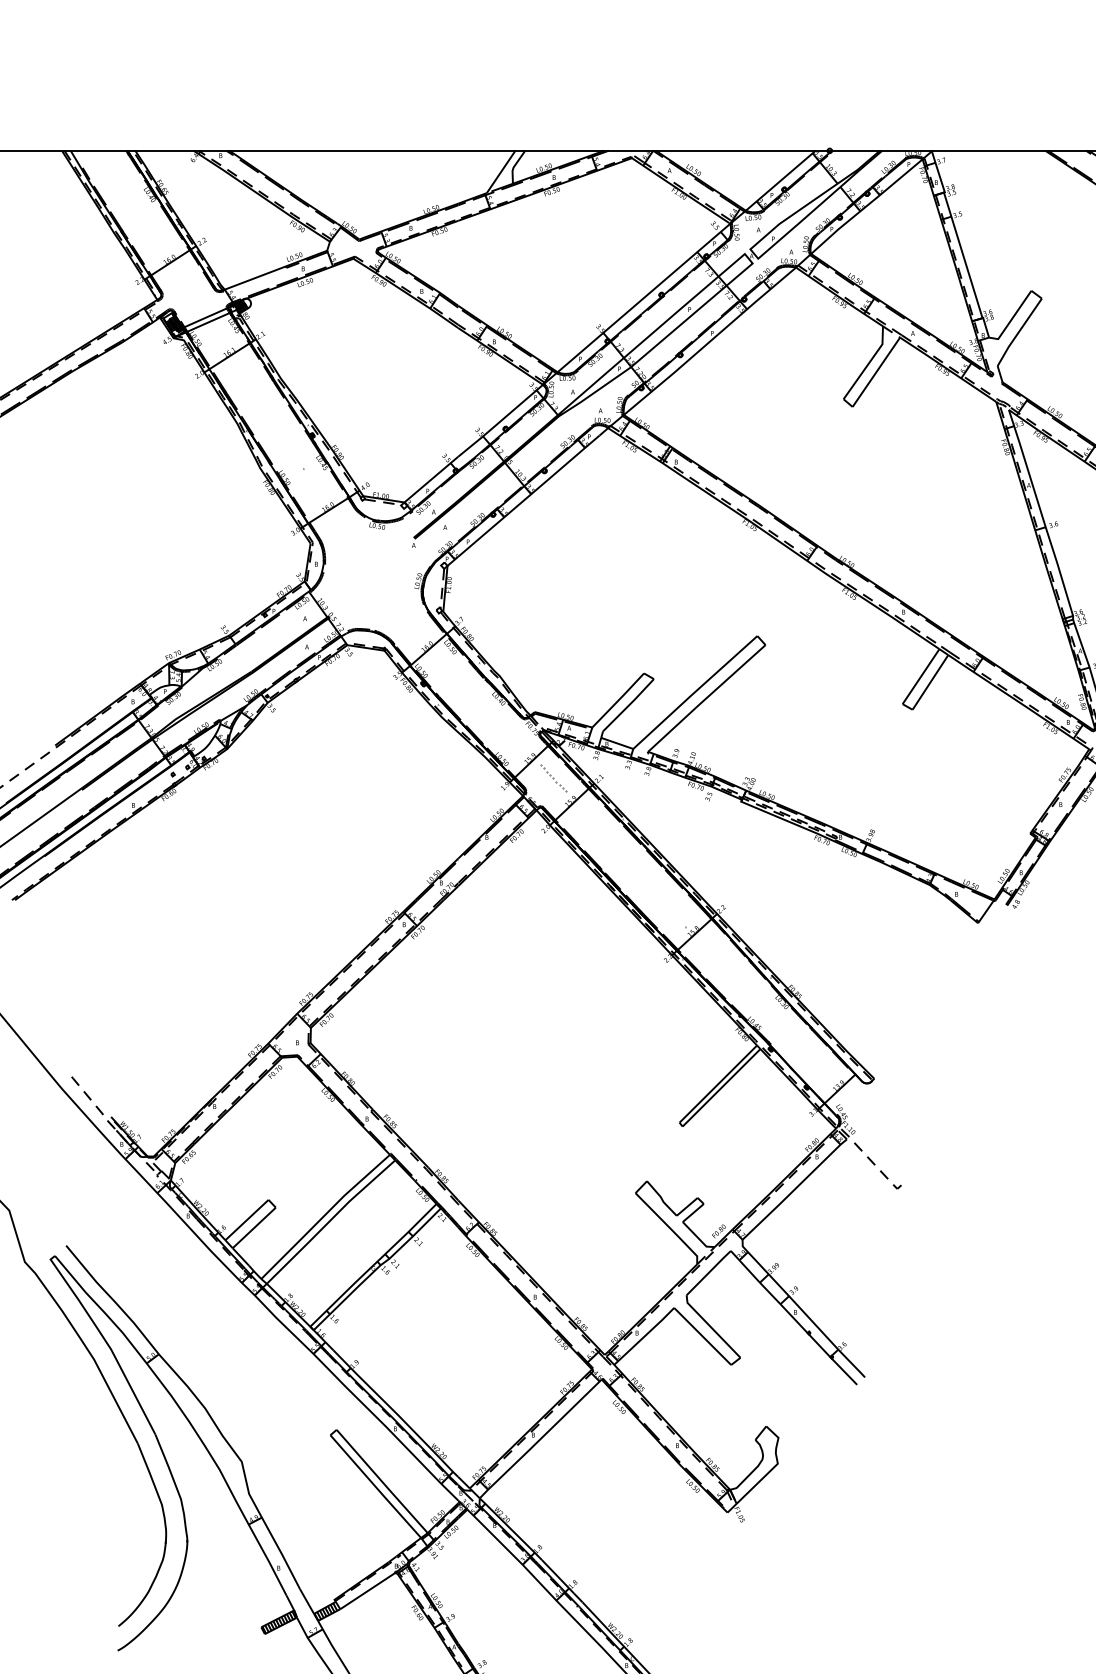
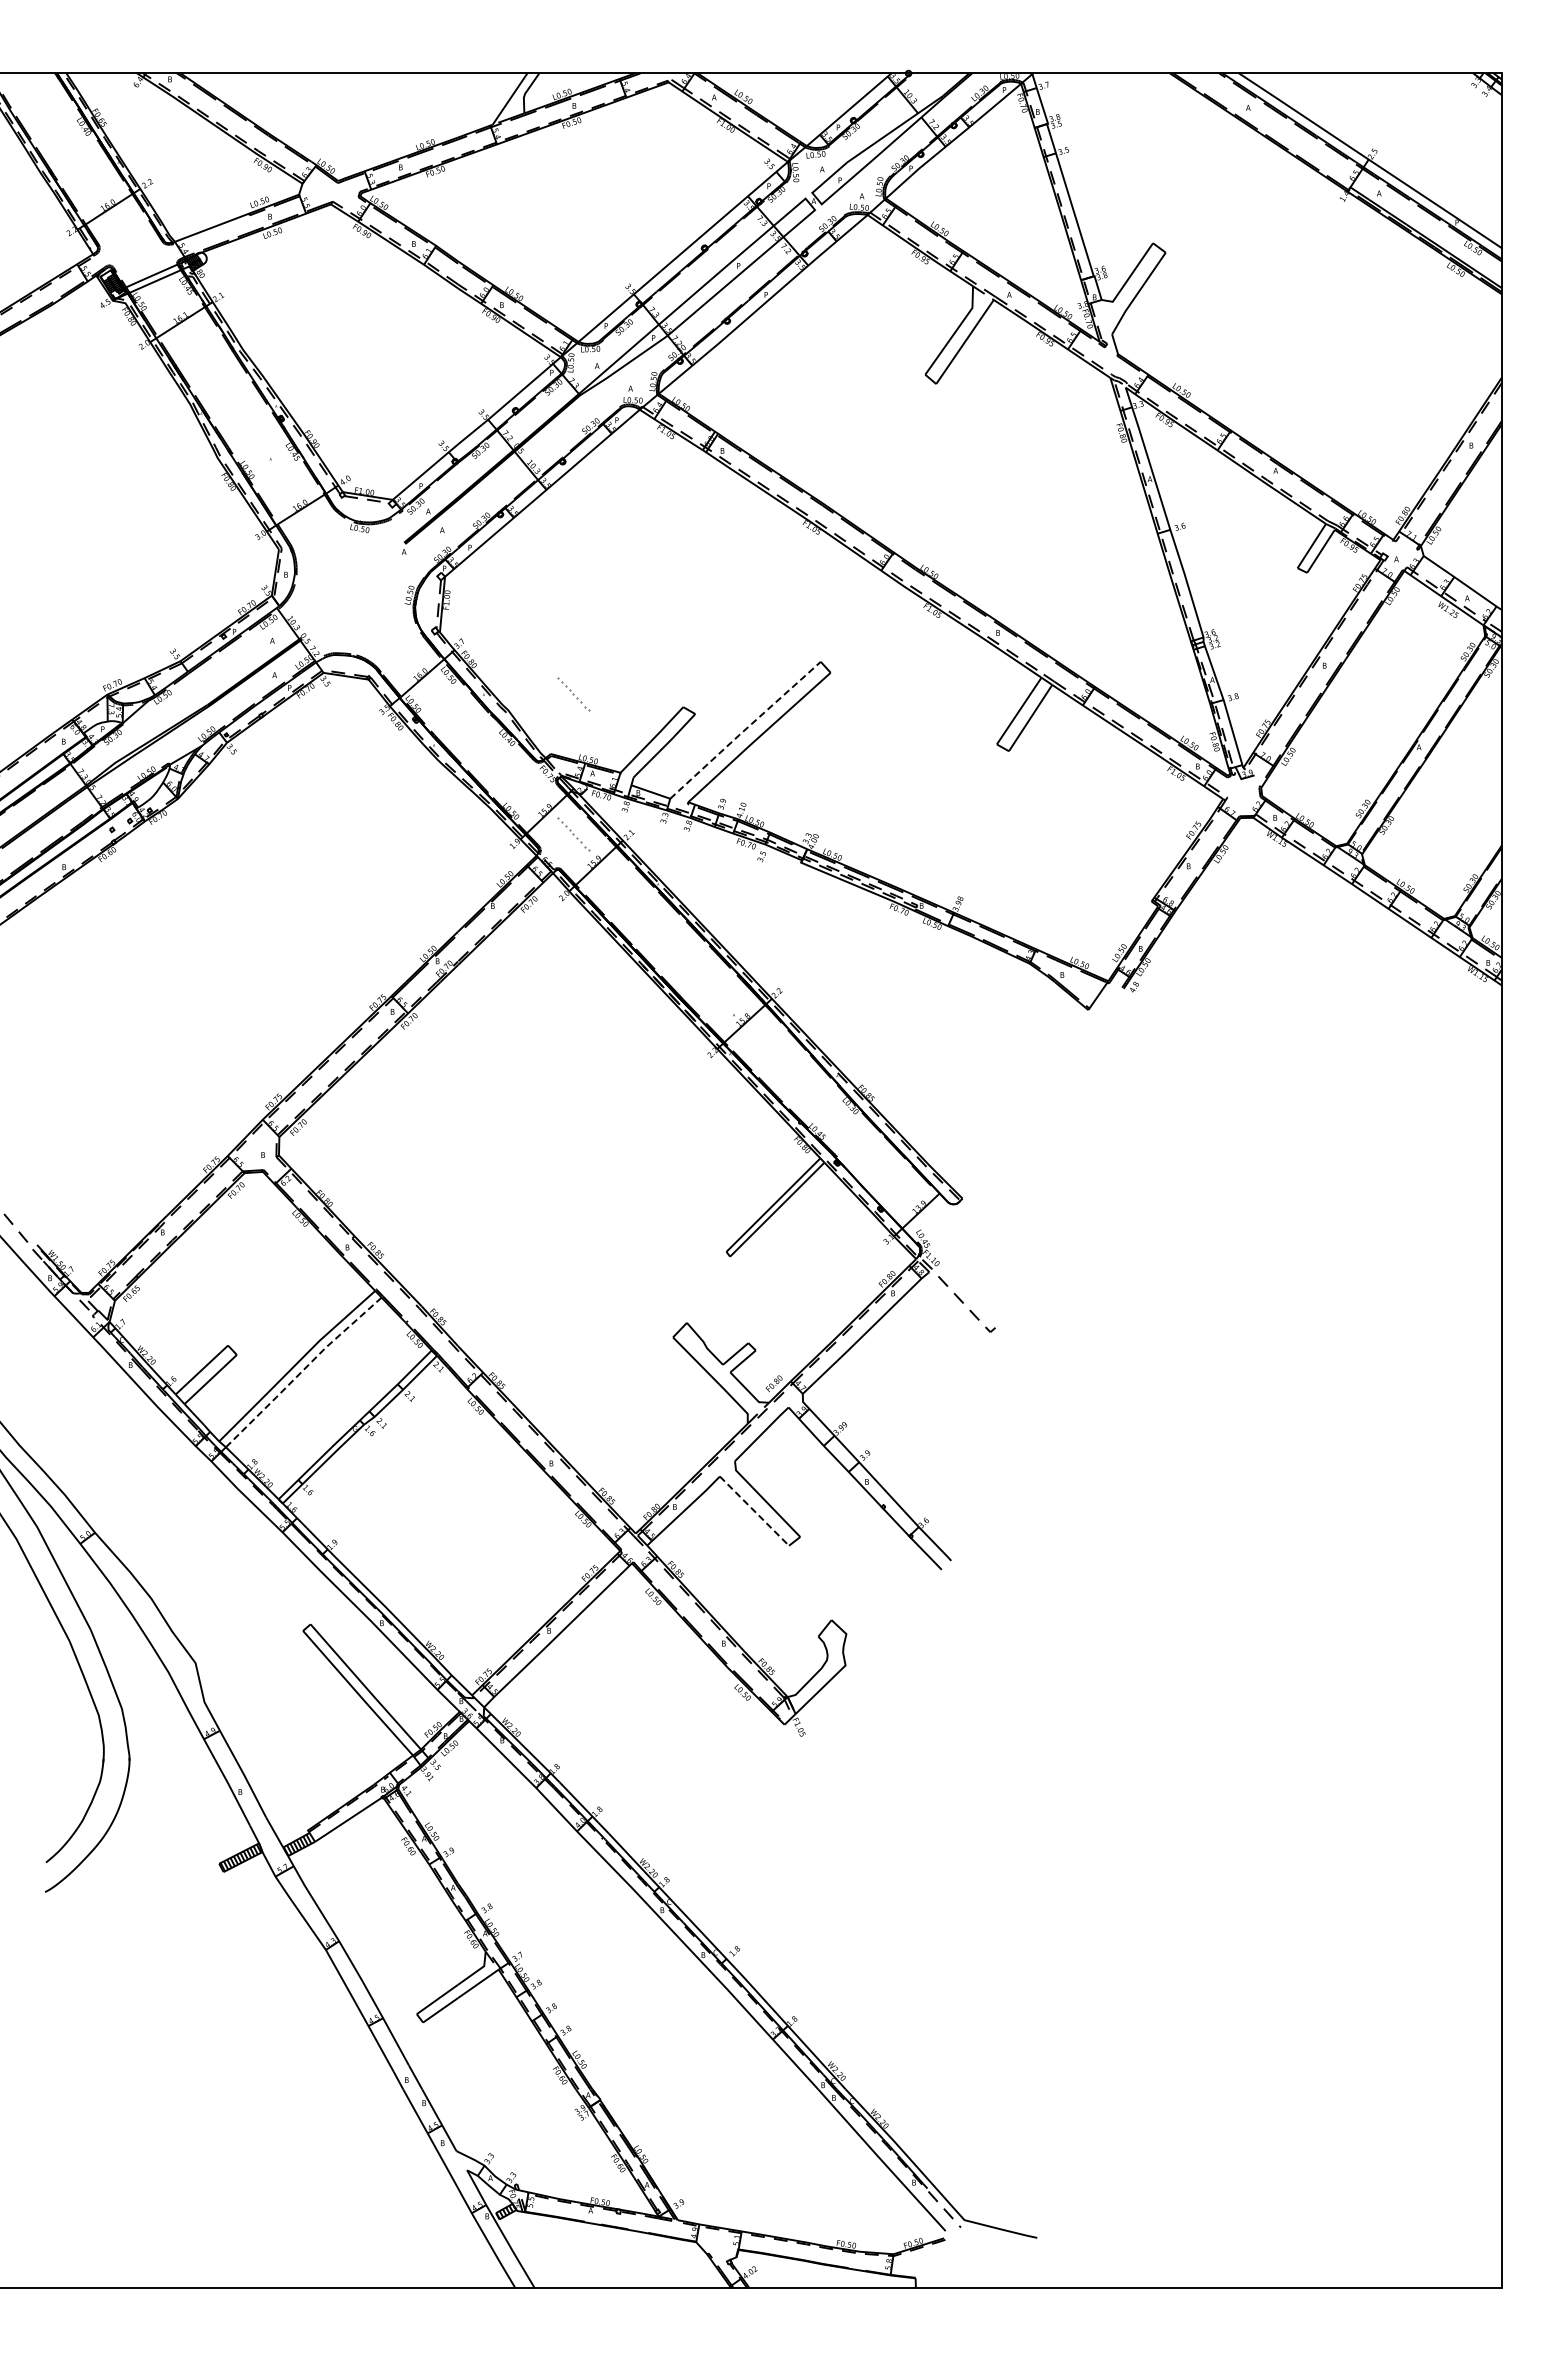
part: (553, 662) -> (573, 694), added
line: (695, 691) -> (745, 729), solid -> dashed
line: (329, 1221) -> (302, 1371), solid -> dashed
line: (702, 1336) -> (754, 1511), solid -> dashed

